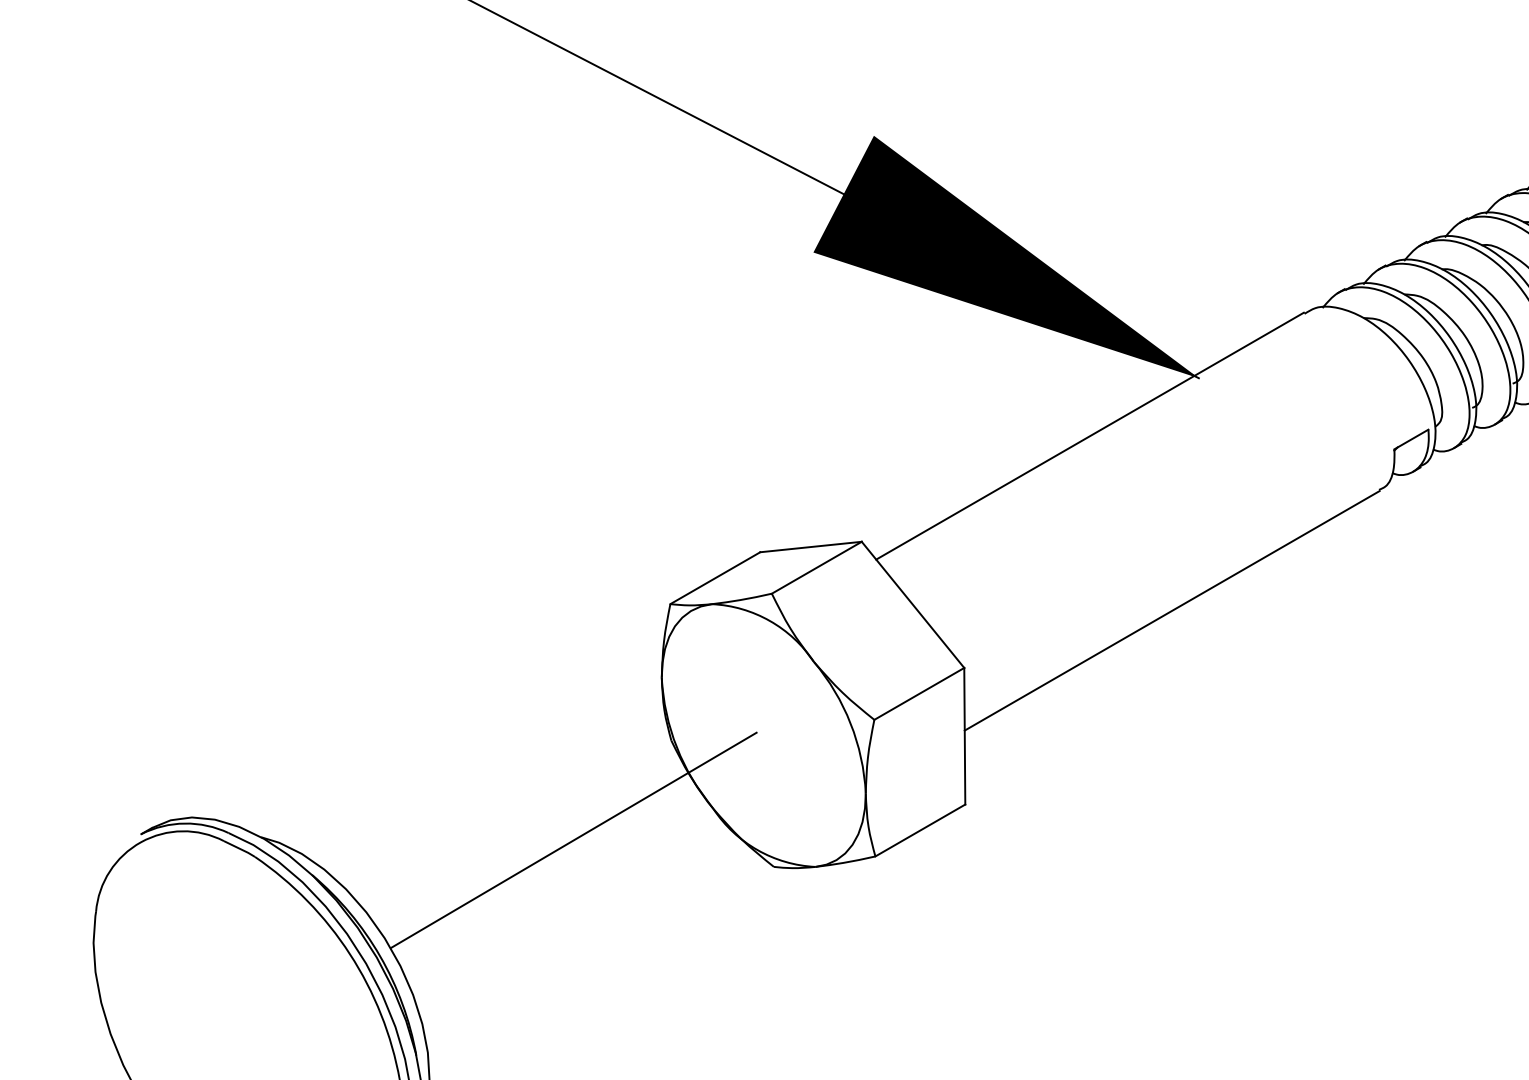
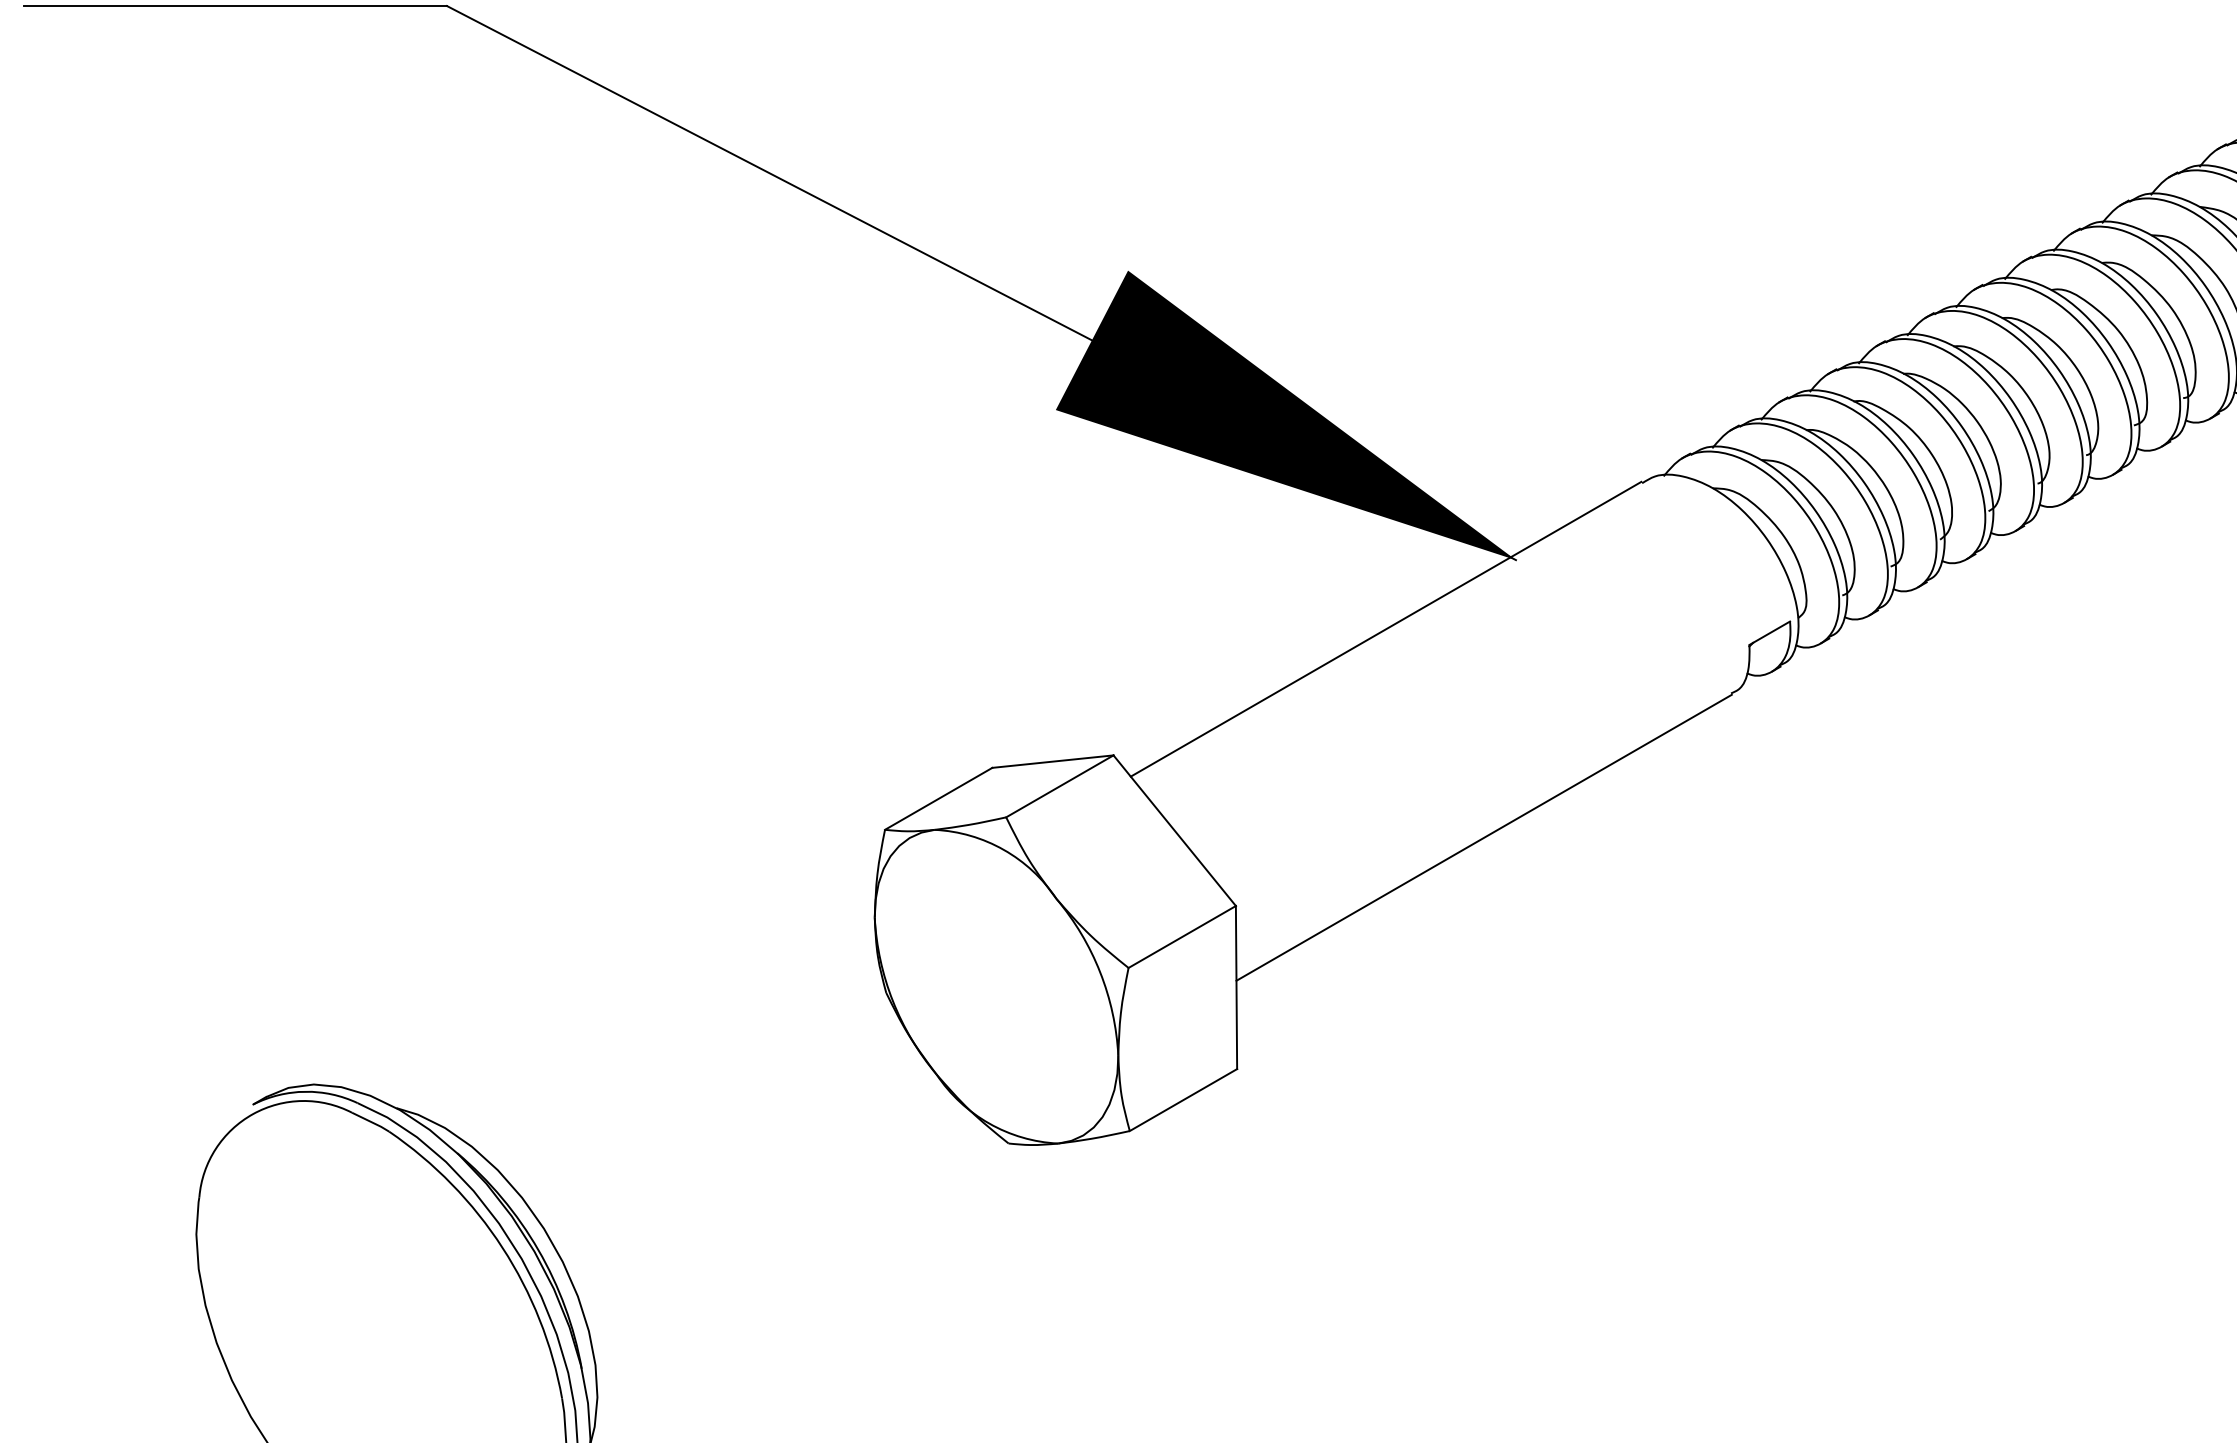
line: (573, 840) -> (769, 1111), removed

